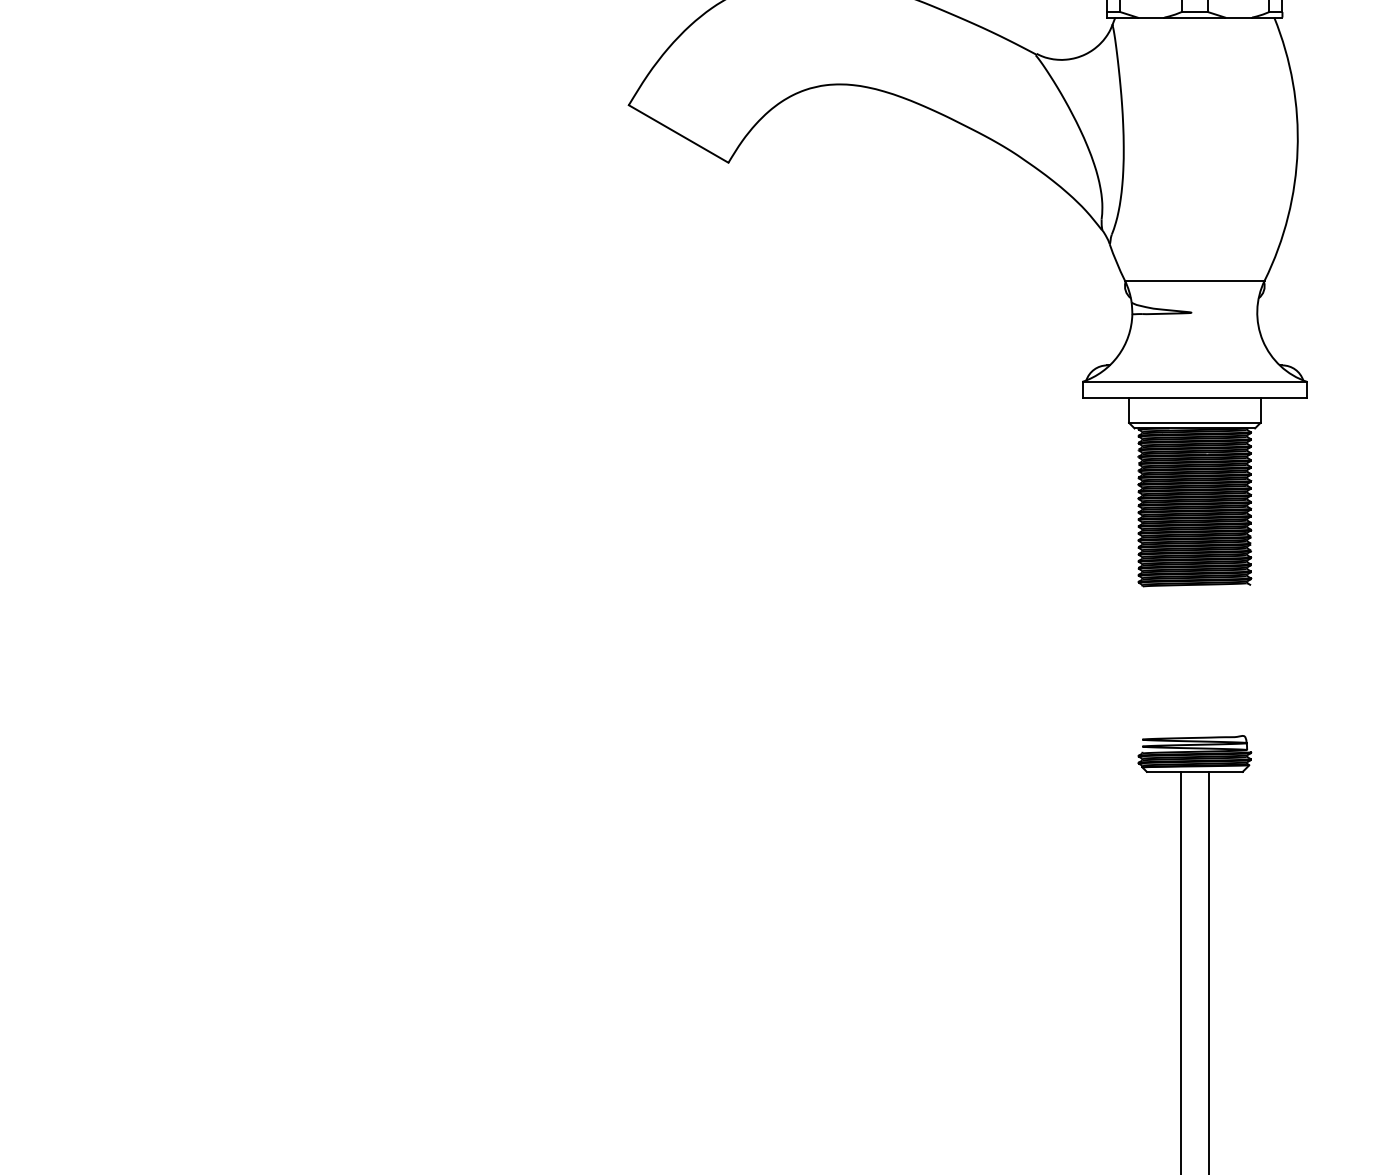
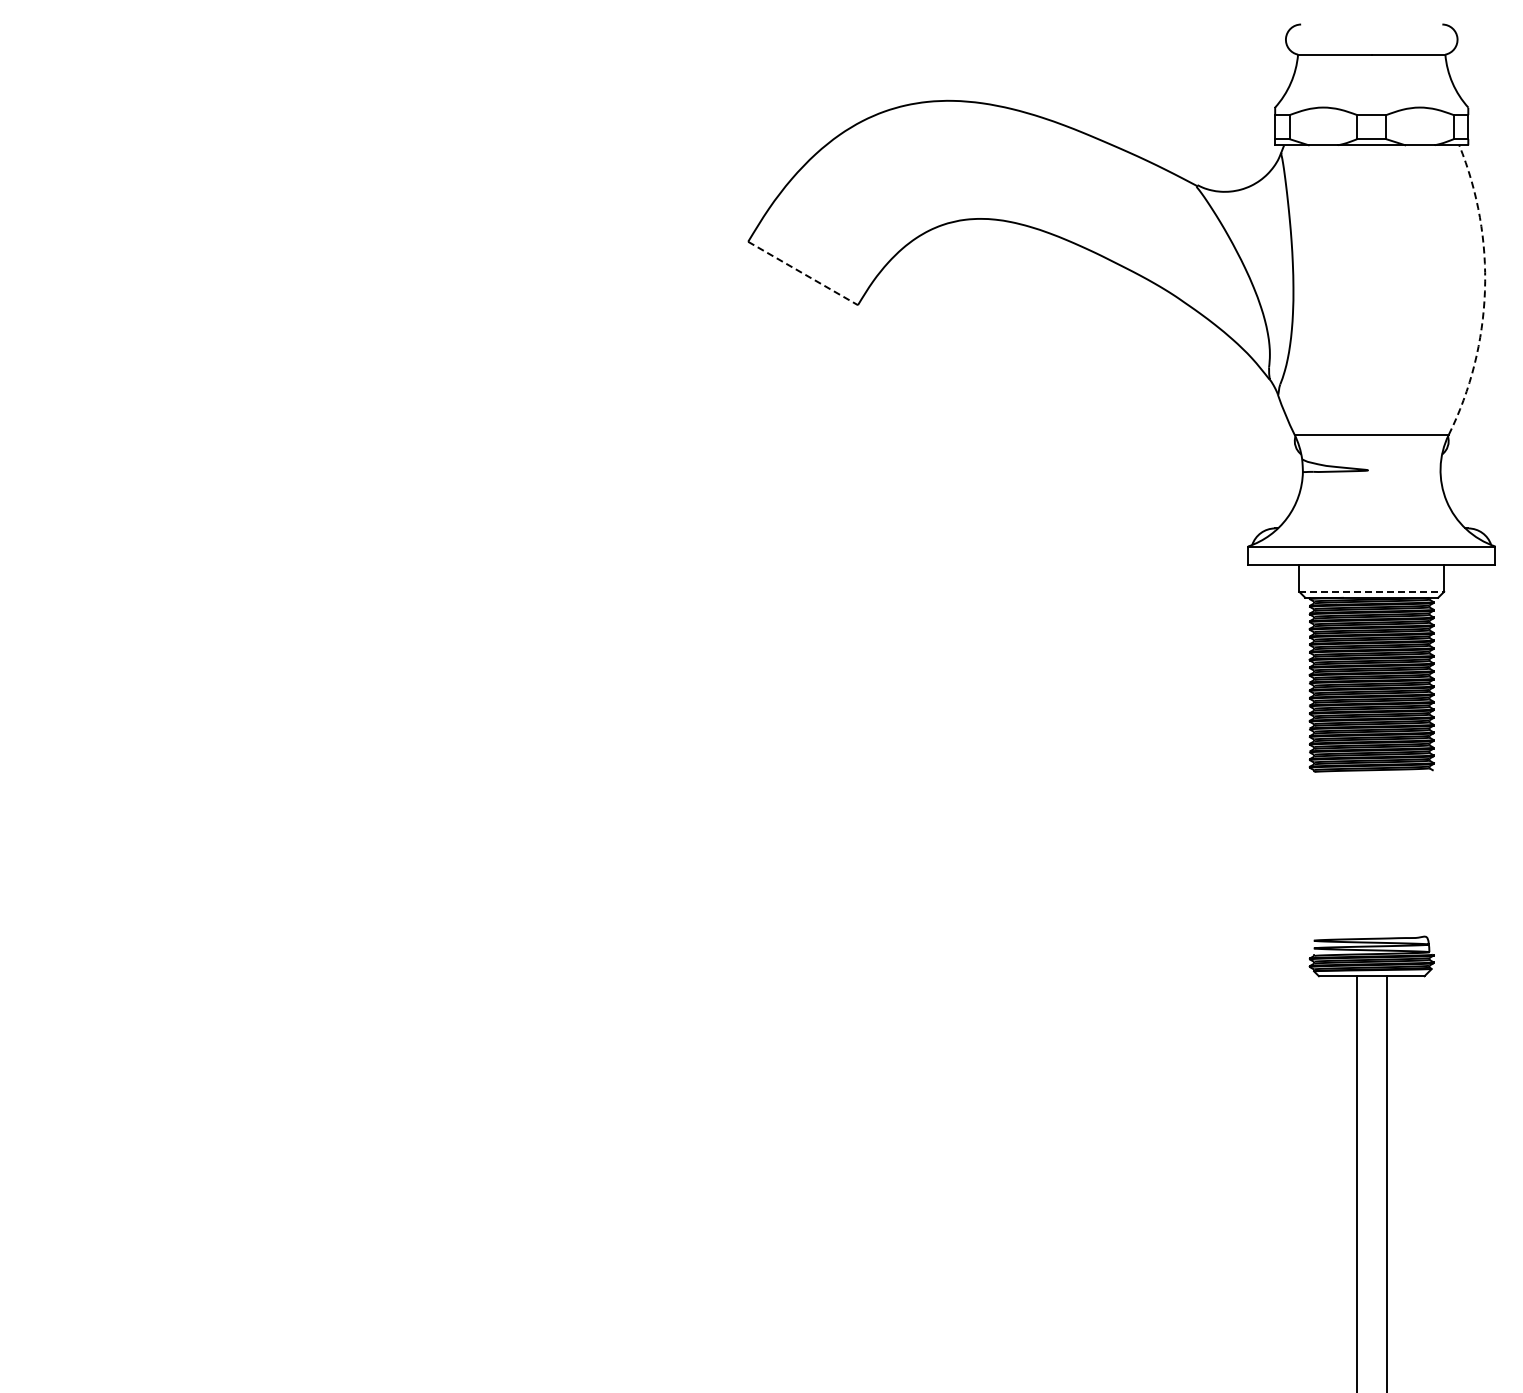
line: (679, 134) -> (803, 273), solid -> dashed
arc: (1297, 150) -> (1484, 291), solid -> dashed
line: (1195, 422) -> (1372, 591), solid -> dashed

